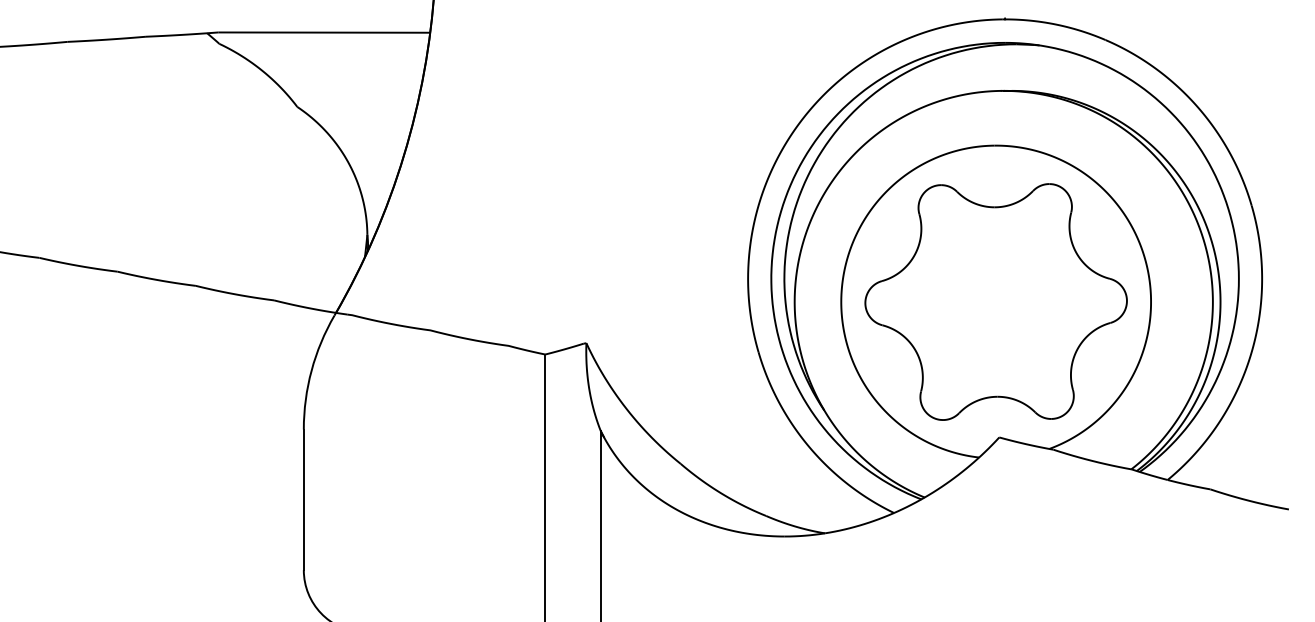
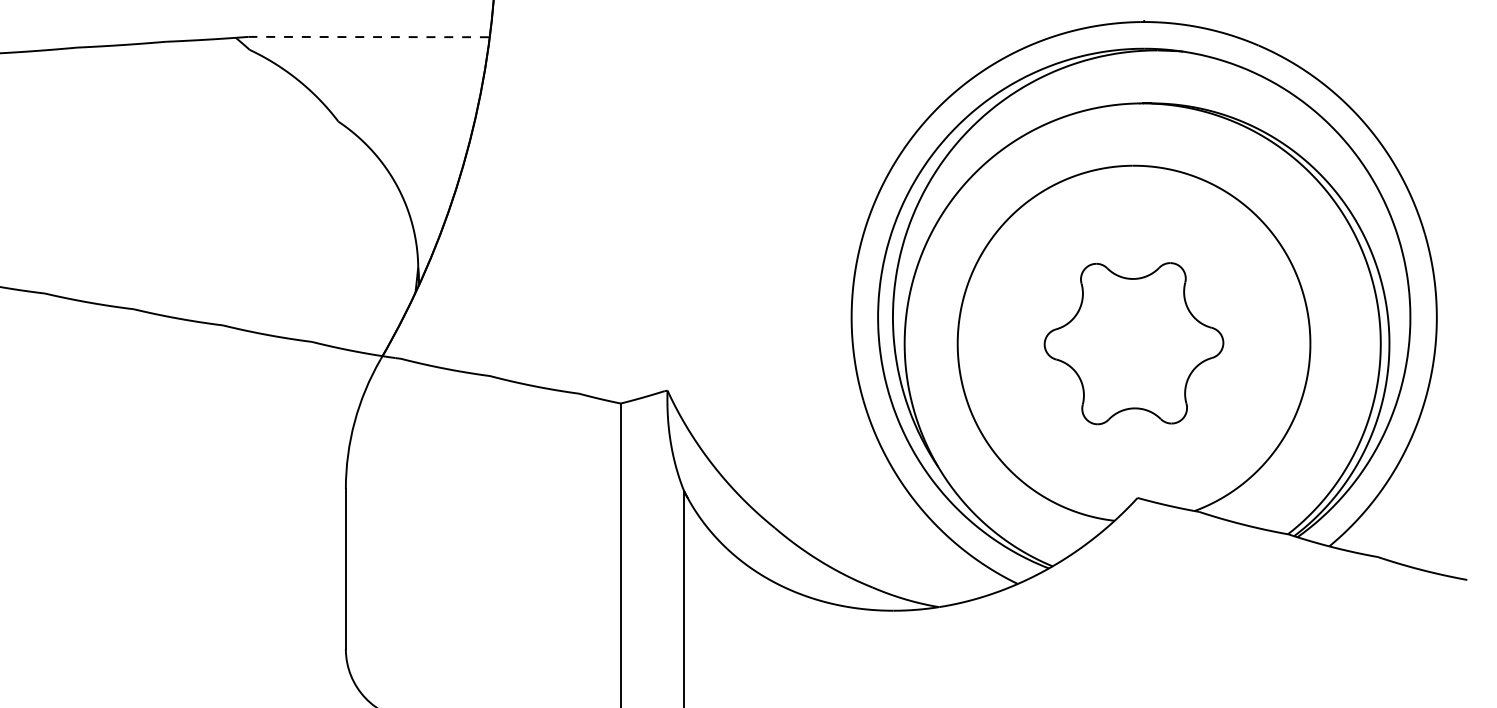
line: (324, 32) -> (369, 37), solid -> dashed
part: (995, 301) -> (1133, 343), size x0.6

